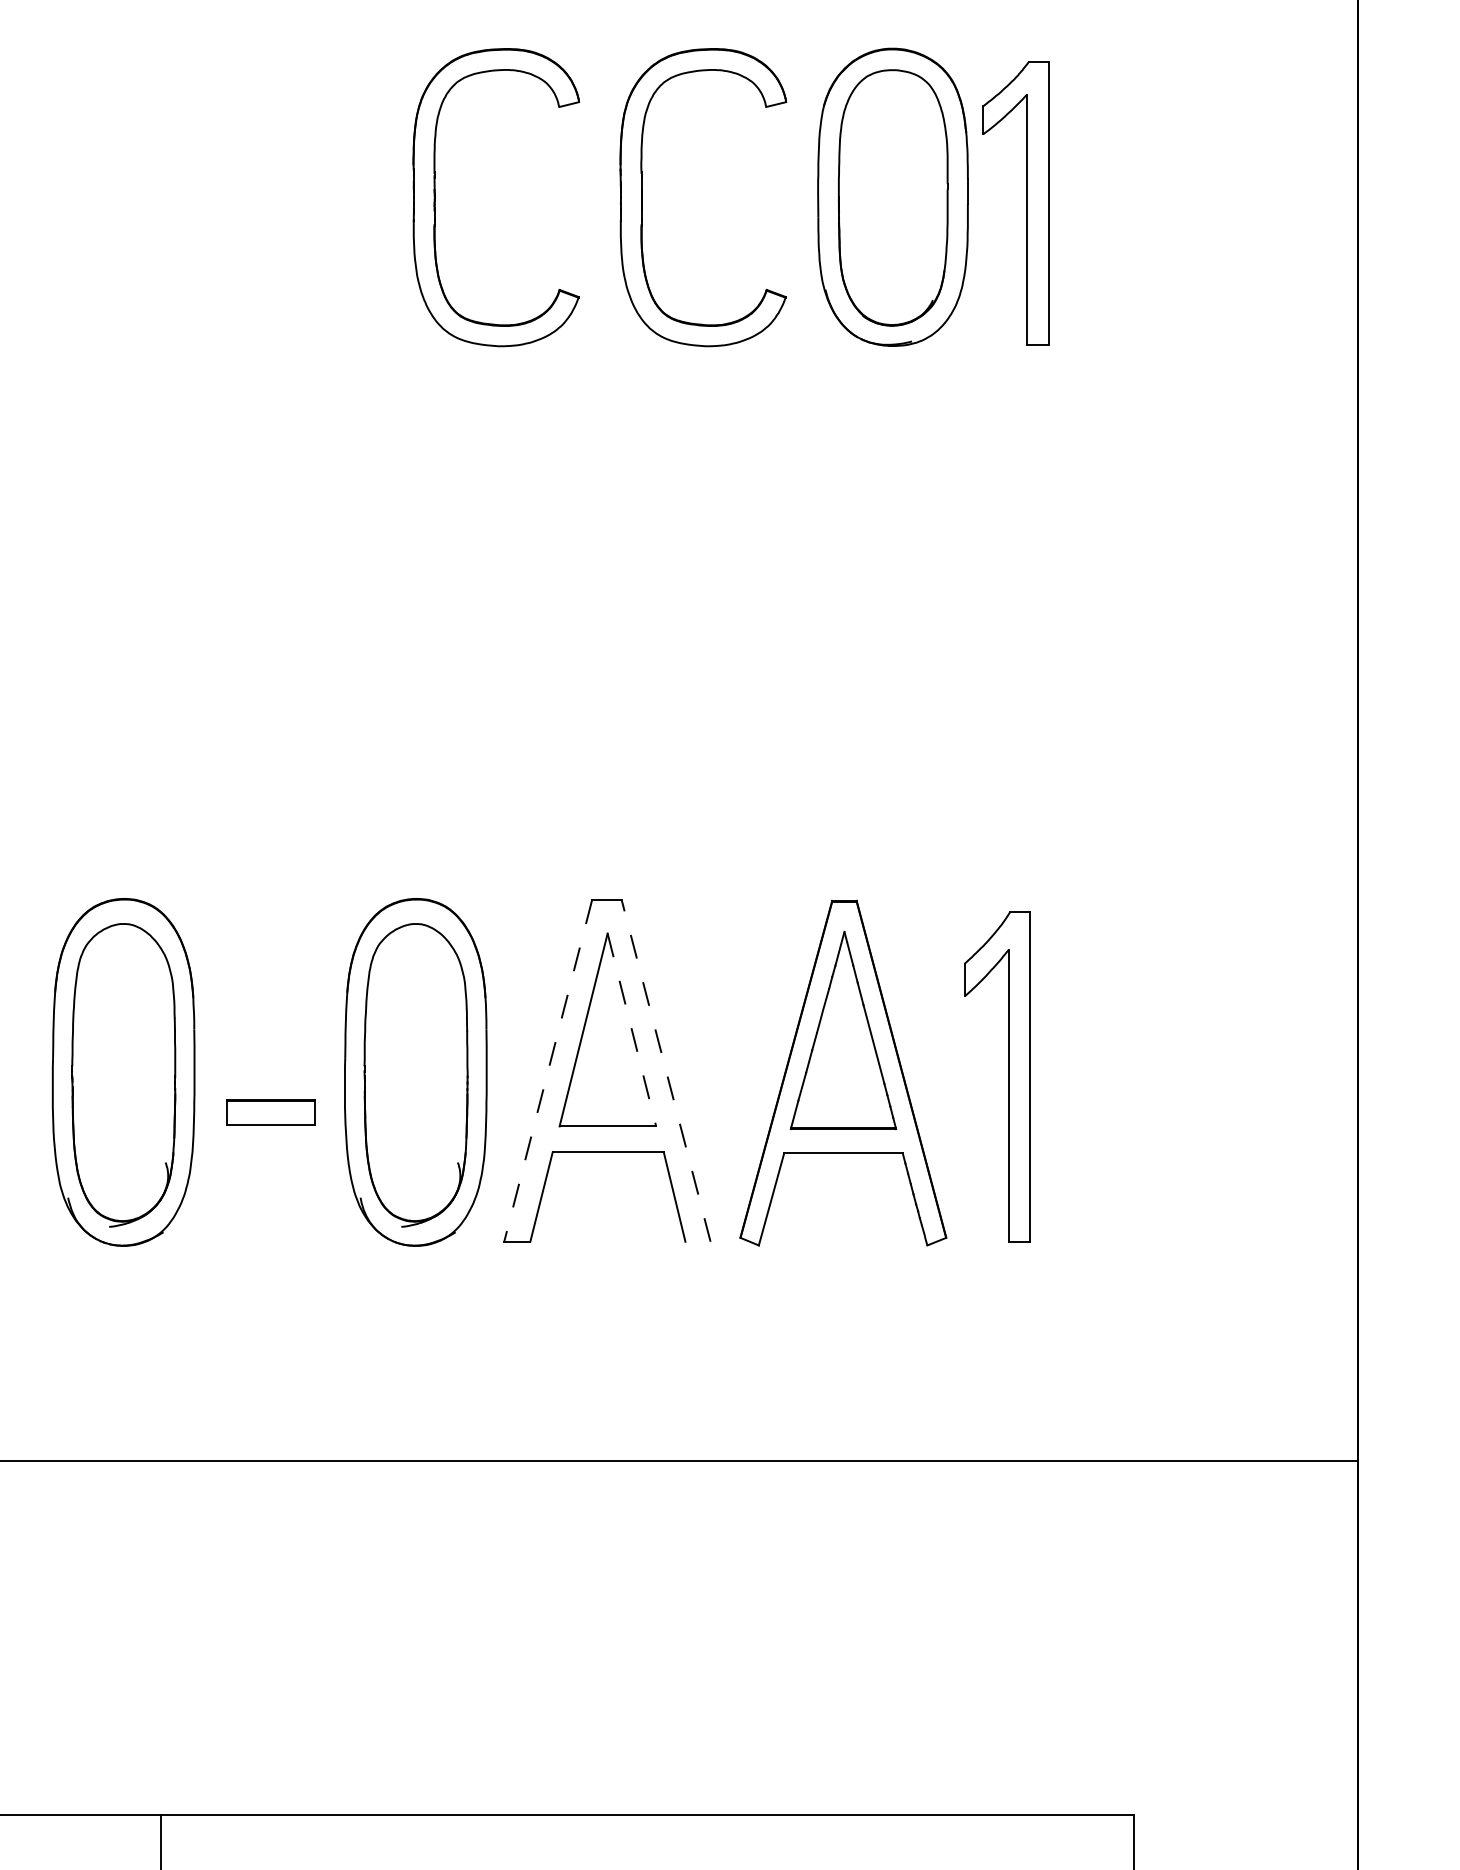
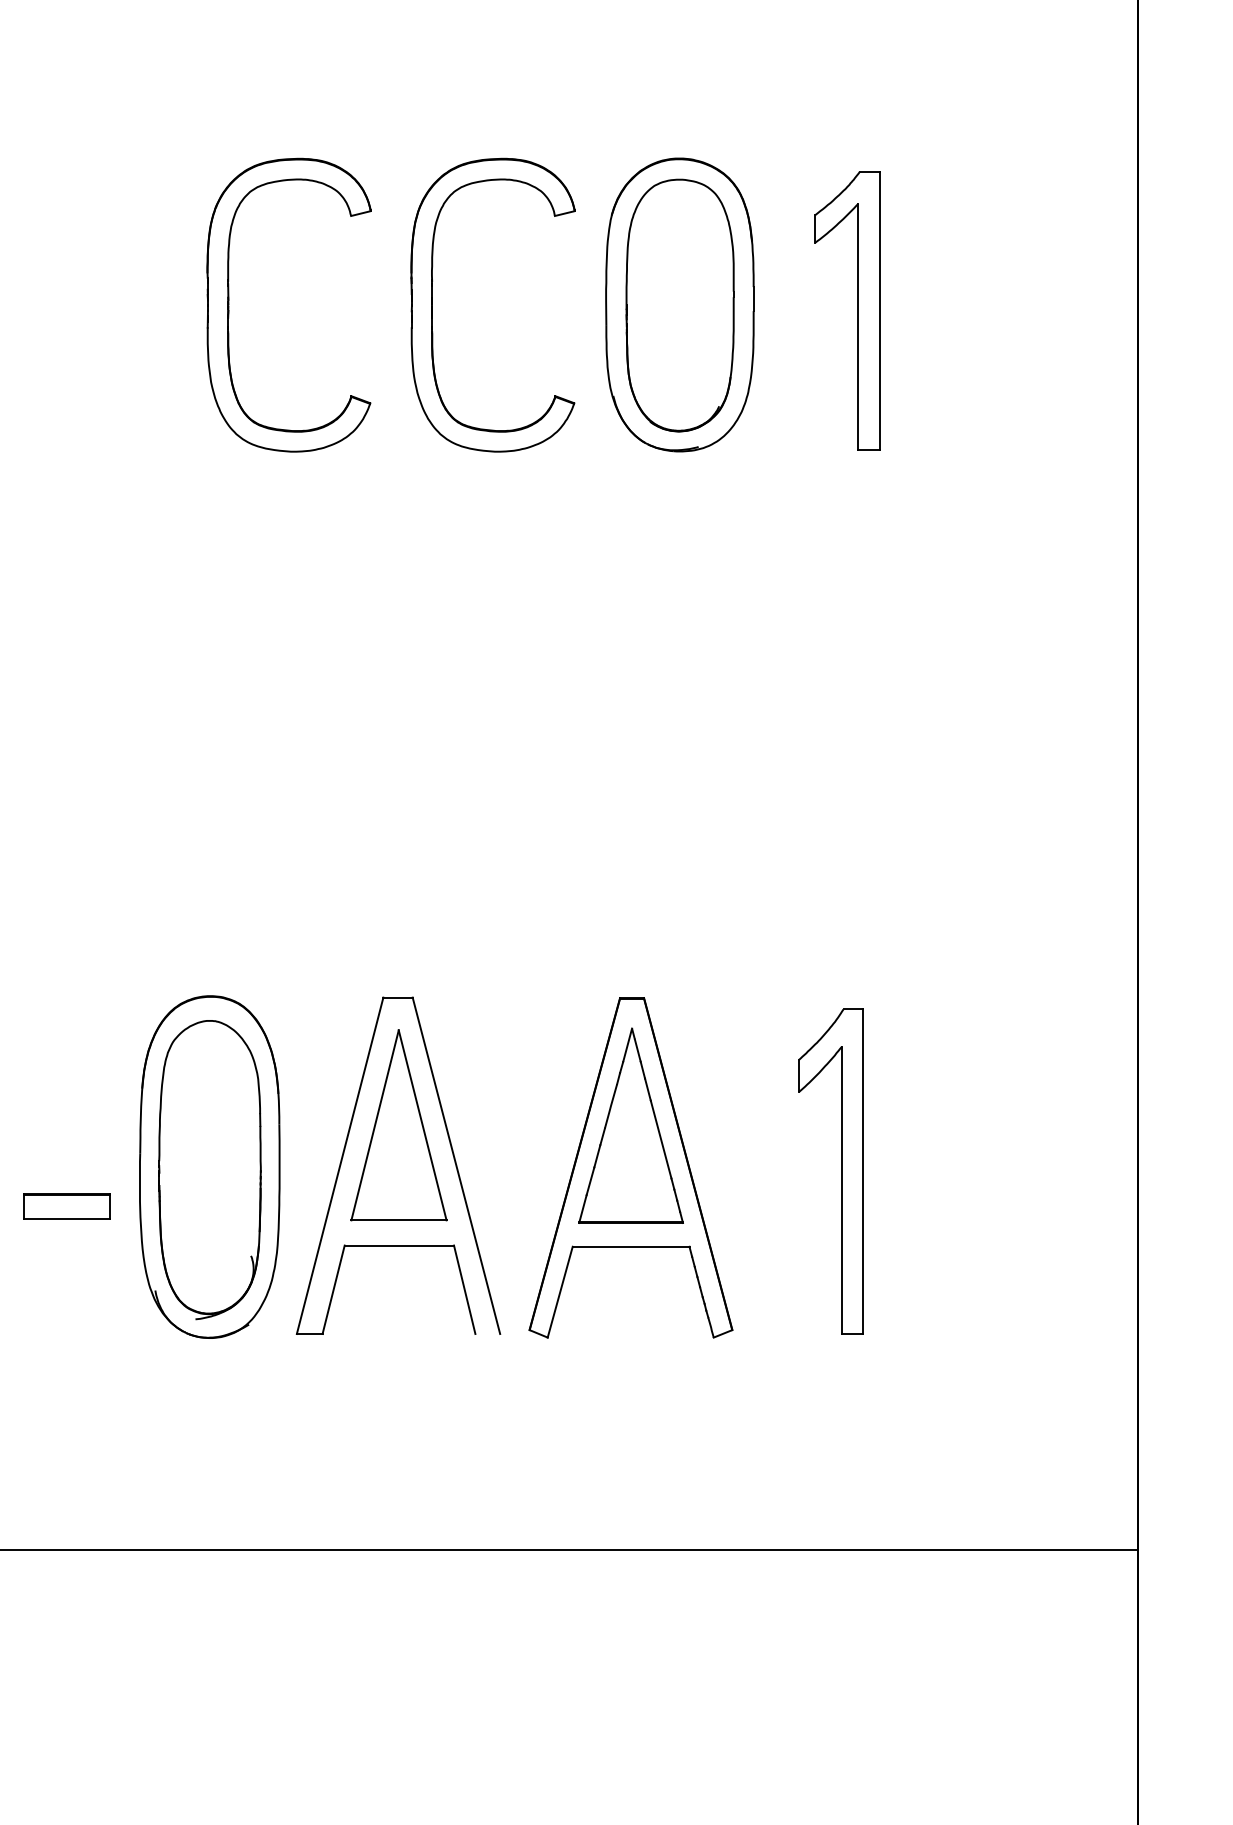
part: (1026, 203) -> (857, 311), moved
line: (632, 1030) -> (423, 1125), dashed -> solid
line: (666, 1070) -> (456, 1165), dashed -> solid
line: (548, 1071) -> (340, 1166), dashed -> solid
part: (1008, 1076) -> (841, 1171), moved

